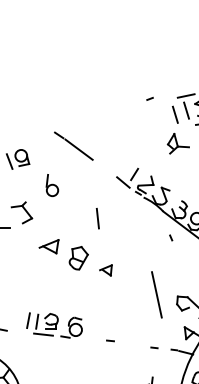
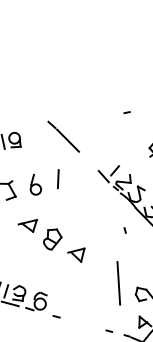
line: (149, 98) -> (126, 112), moved
part: (52, 185) -> (36, 185), moved
line: (97, 218) -> (57, 178), moved
line: (171, 237) -> (125, 230), moved
part: (105, 270) -> (75, 254), size x1.43
line: (110, 340) -> (56, 316), moved

